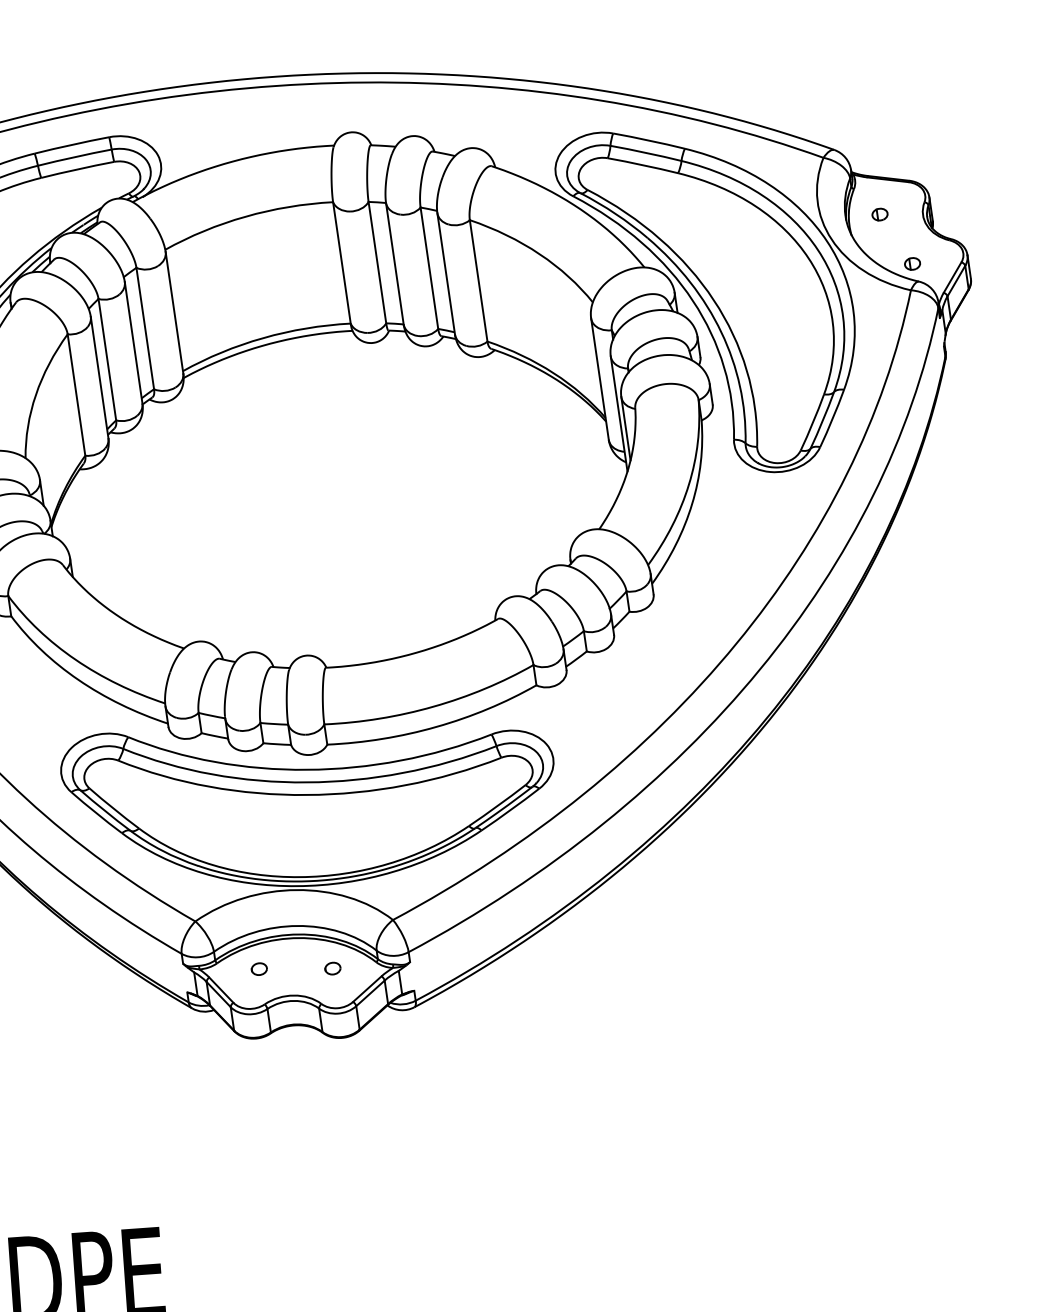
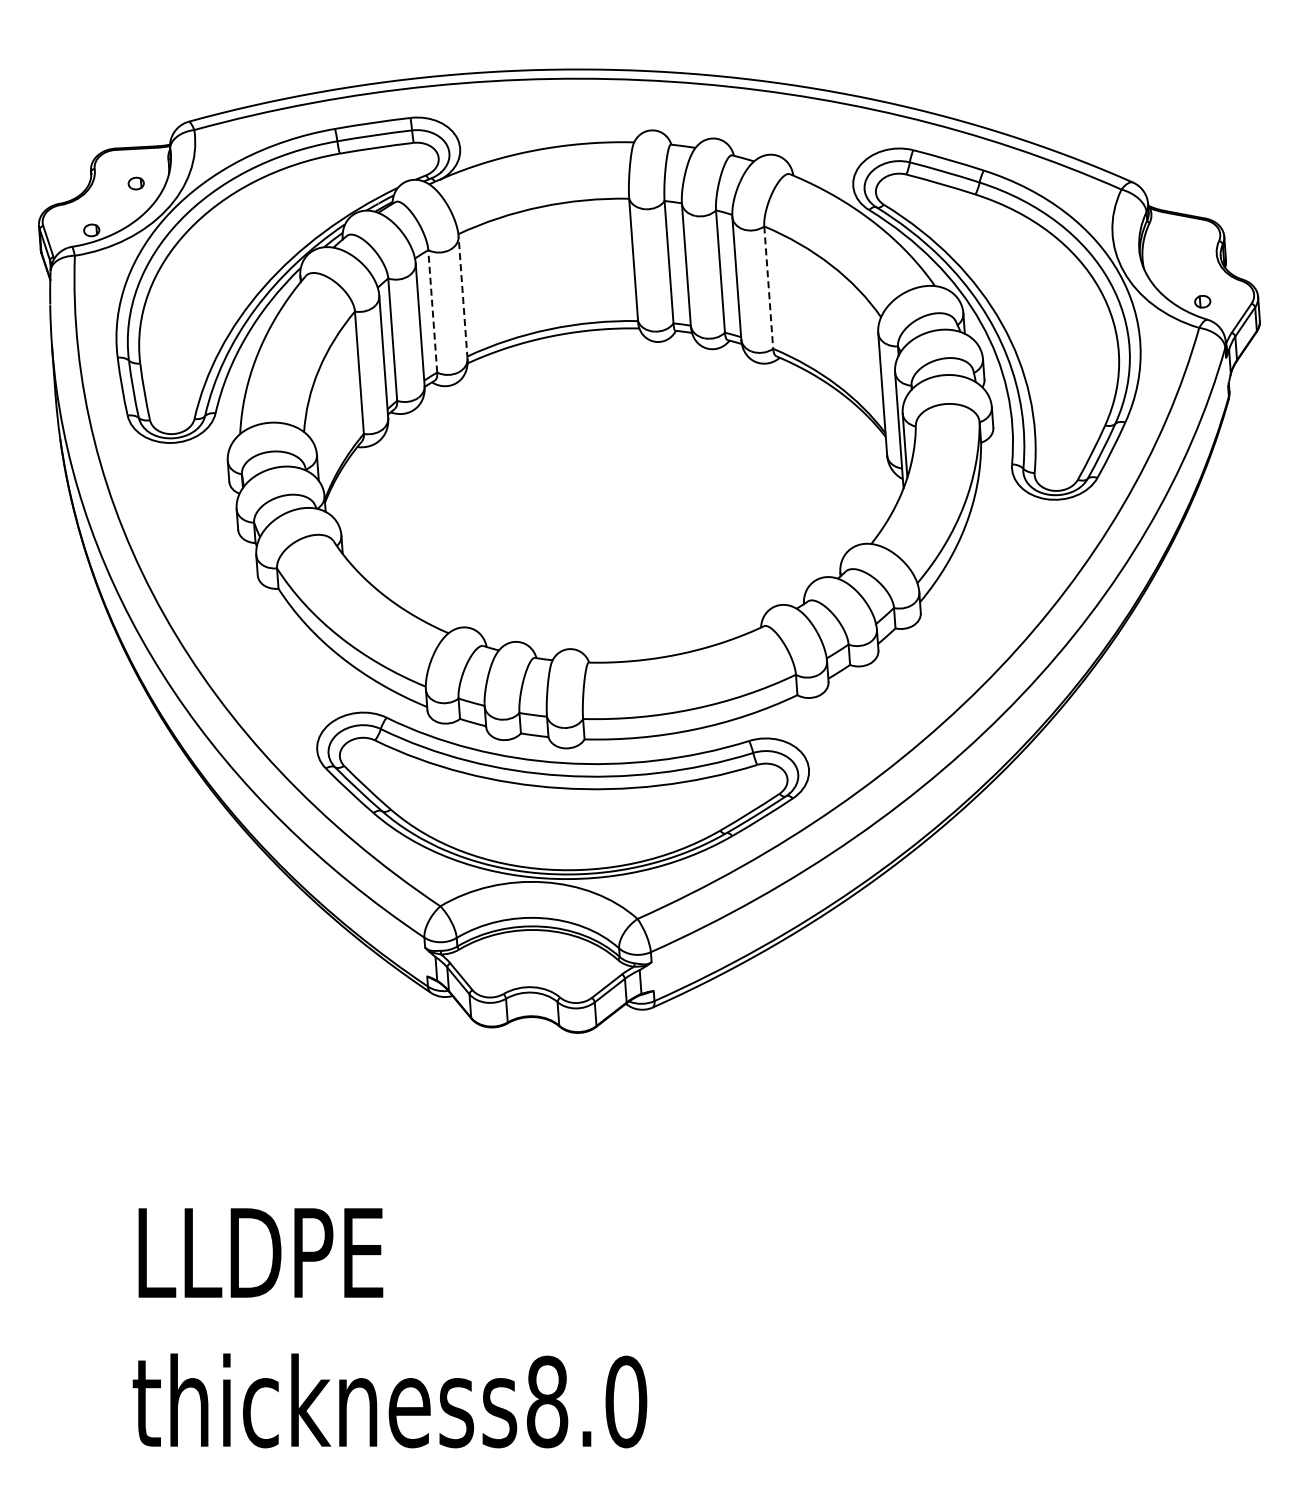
part: (879, 213) -> (1173, 249), removed
line: (478, 281) -> (768, 288), solid -> dashed
line: (174, 312) -> (463, 297), solid -> dashed
line: (144, 327) -> (432, 310), solid -> dashed
part: (332, 967) -> (573, 962), removed
part: (259, 969) -> (500, 958), removed

